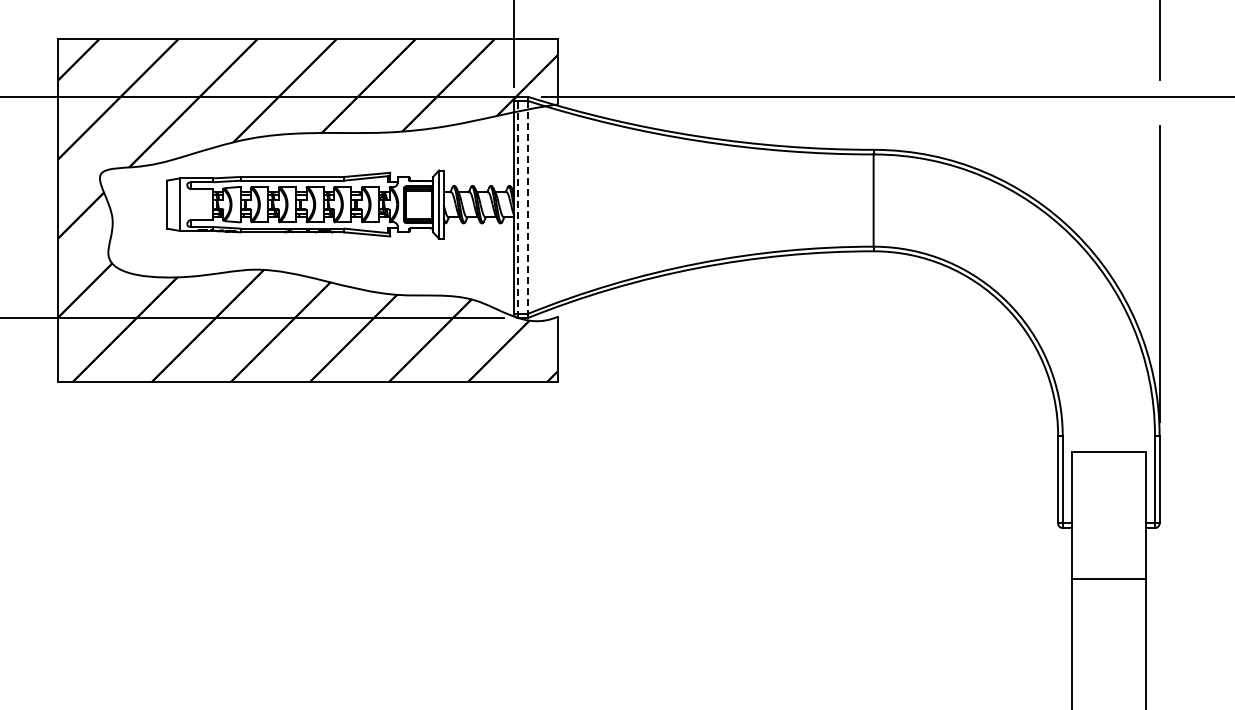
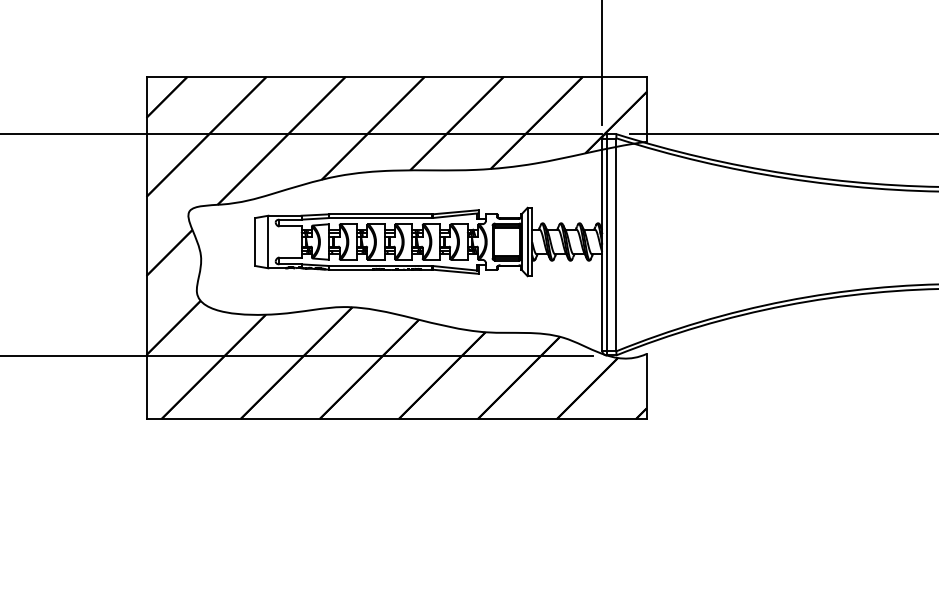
line: (518, 207) -> (606, 244), dashed -> solid
line: (527, 207) -> (615, 244), dashed -> solid

